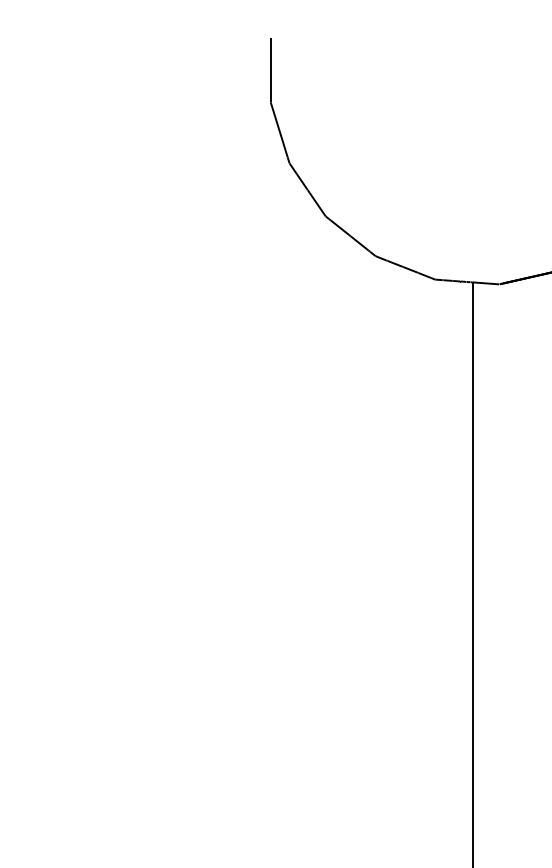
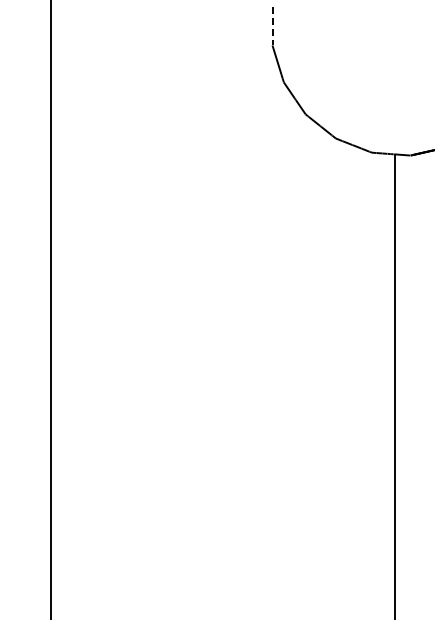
line: (270, 70) -> (272, 26), solid -> dashed

